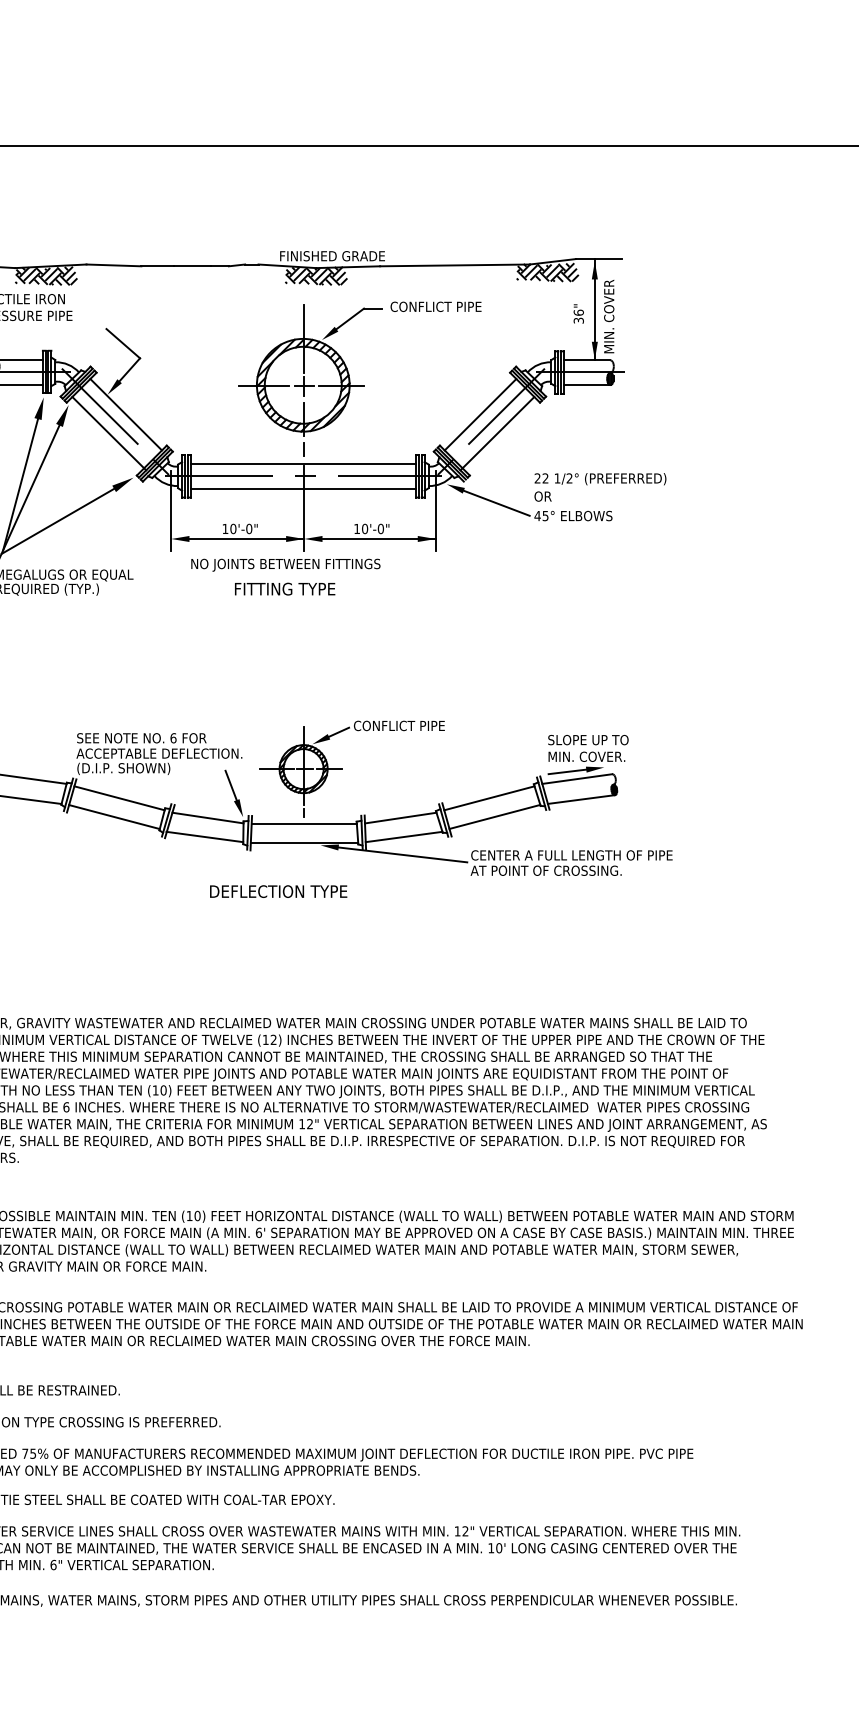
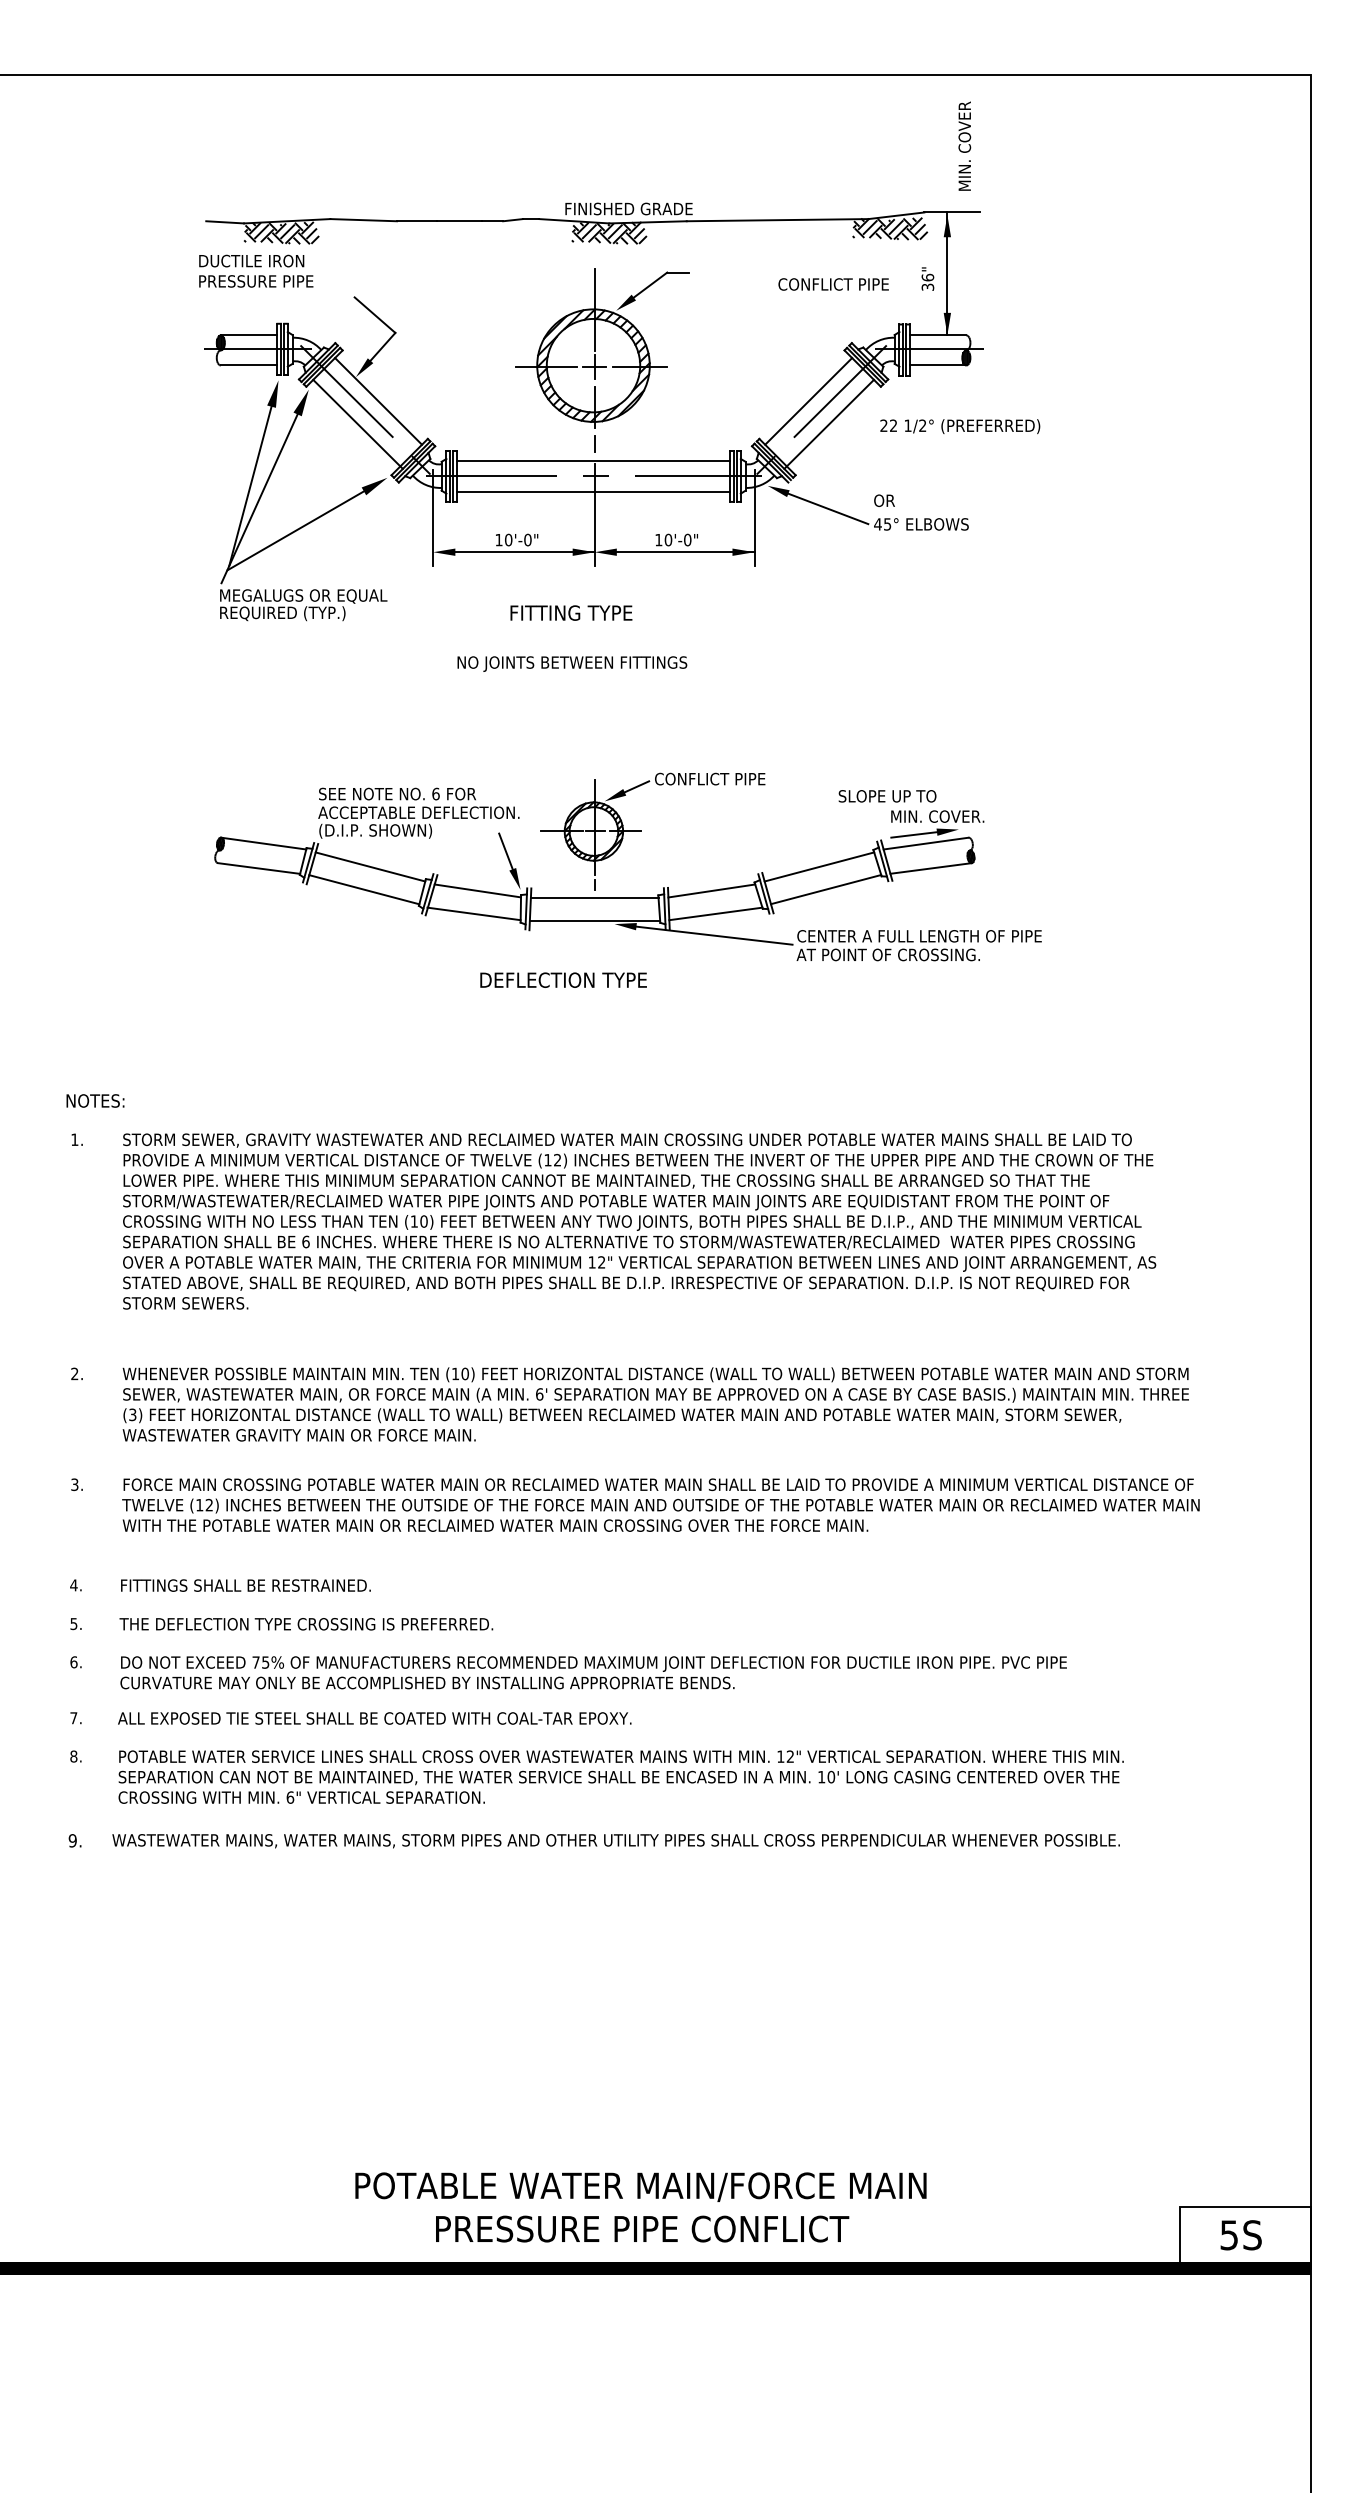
text: (435, 306) -> (833, 284), moved
text: (608, 315) -> (964, 145), moved
text: (600, 479) -> (960, 426), moved
text: (285, 564) -> (572, 663), moved
text: (588, 740) -> (887, 796), moved

